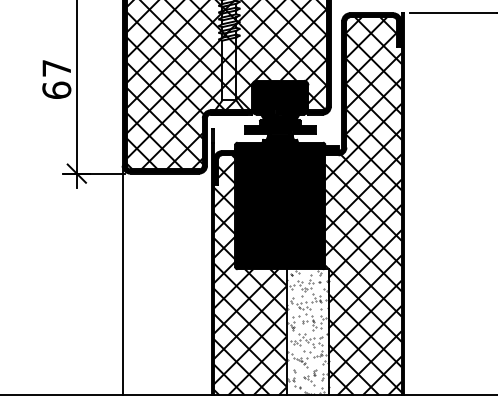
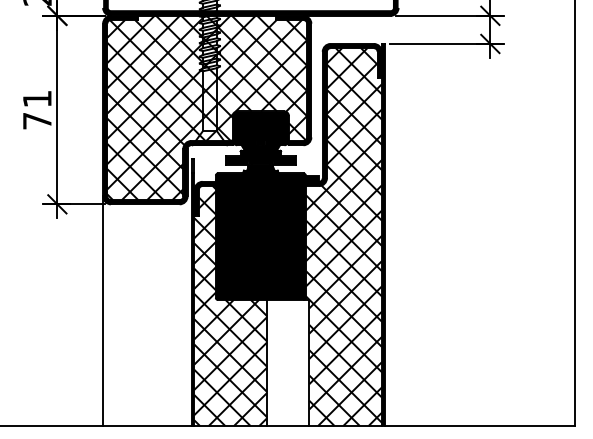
text: (55, 79) -> (36, 110), 67 -> 71
hatch: (307, 332) -> (288, 363), removed

